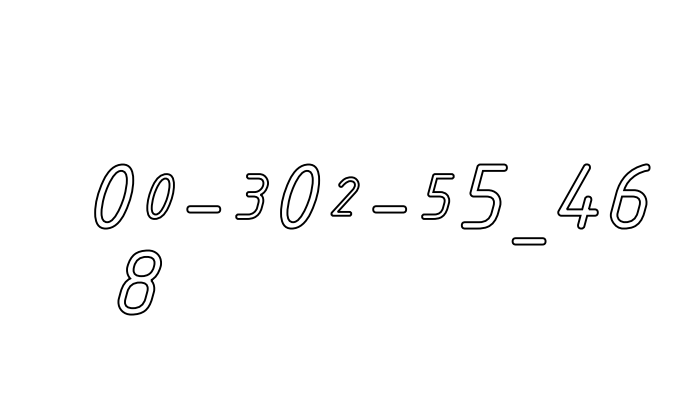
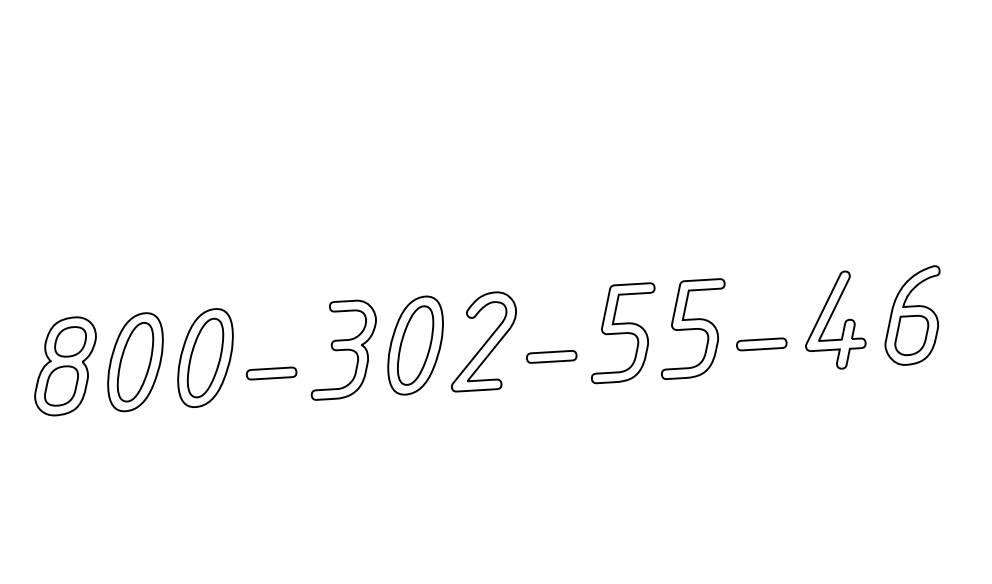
part: (160, 196) -> (205, 358), size x1.43
part: (251, 196) -> (342, 349), size x1.43
part: (344, 196) -> (482, 341), size x1.67
part: (437, 196) -> (622, 333), size x1.43
part: (528, 241) -> (760, 344), moved
part: (139, 282) -> (65, 366), moved

